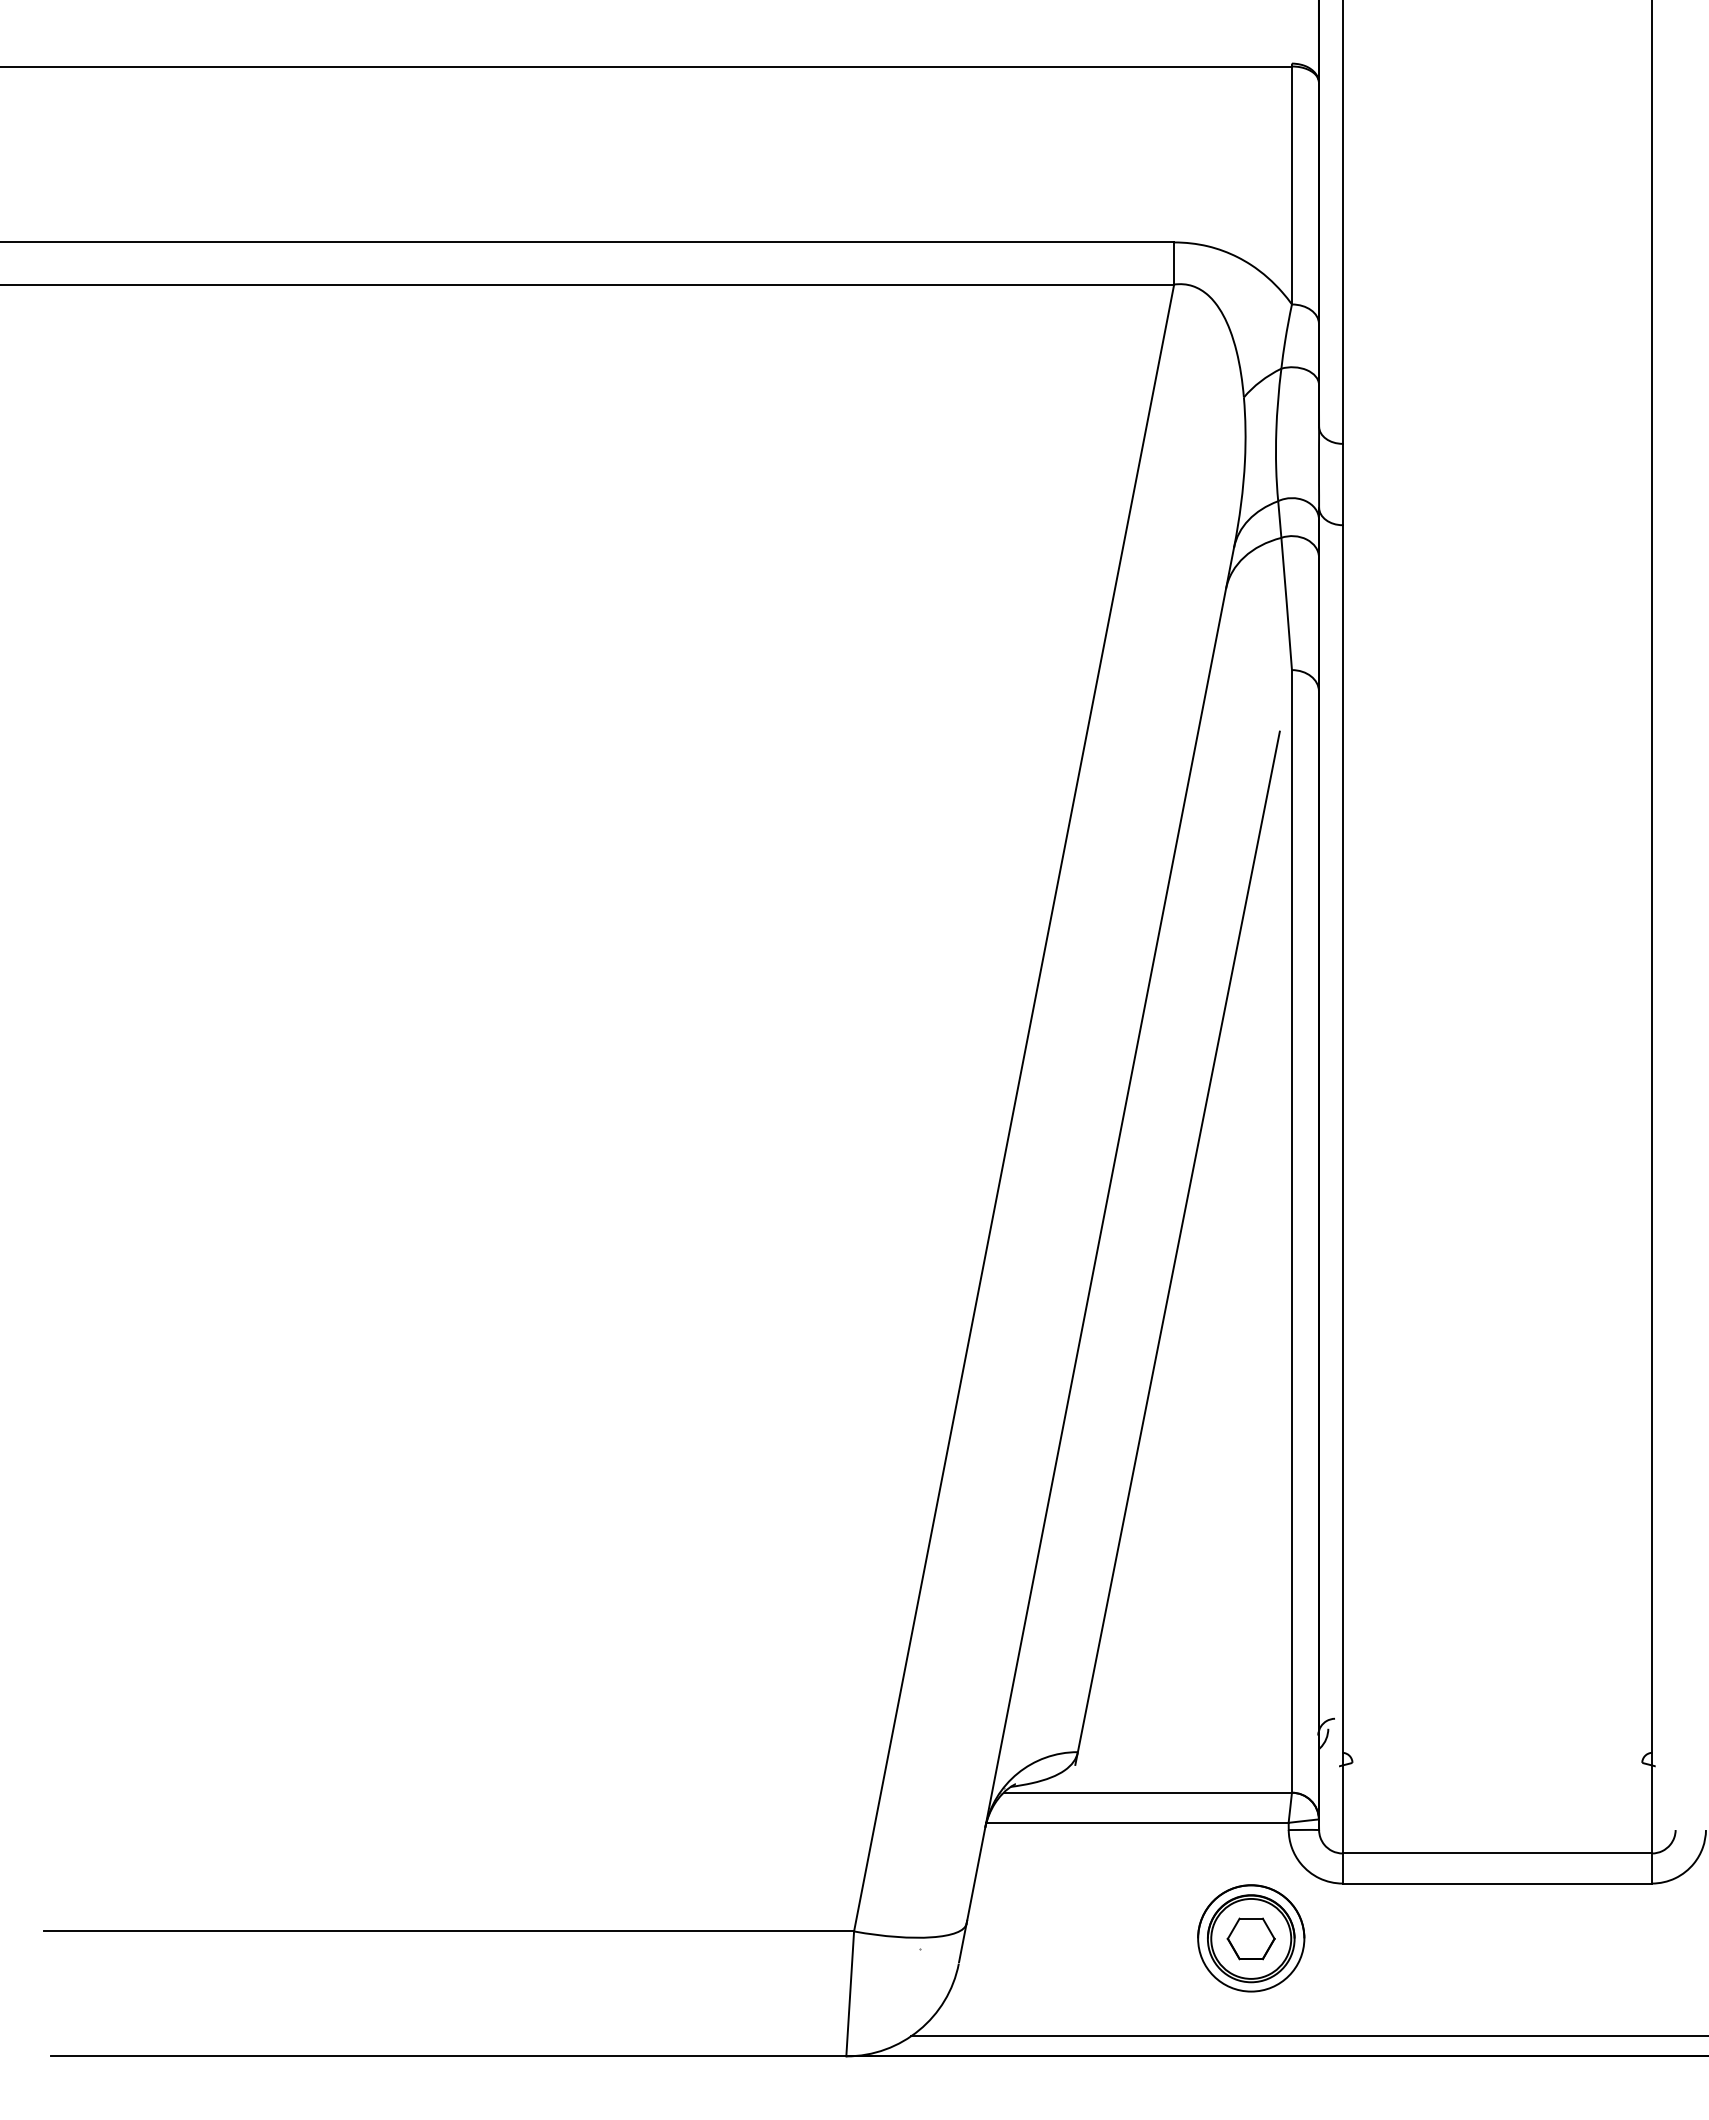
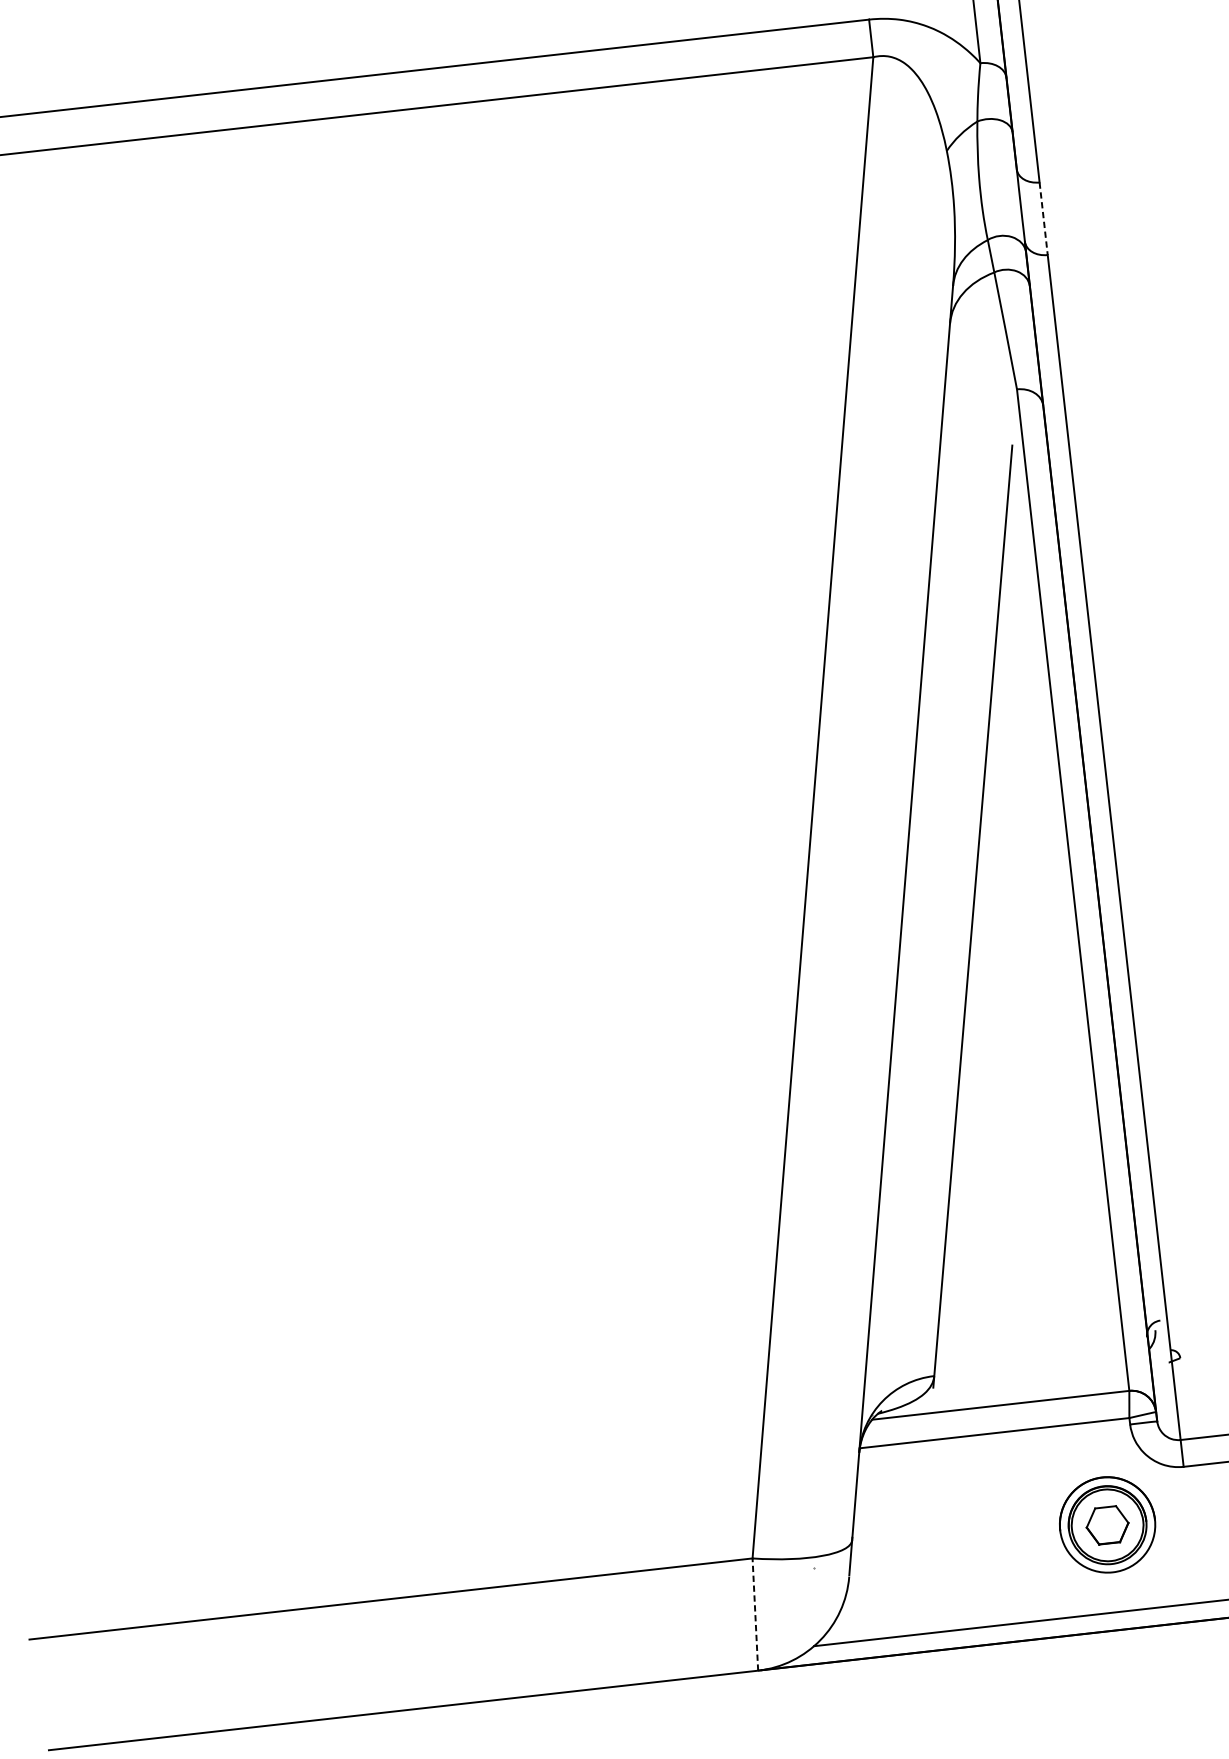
line: (1342, 484) -> (1043, 218), solid -> dashed
line: (850, 1993) -> (755, 1614), solid -> dashed

